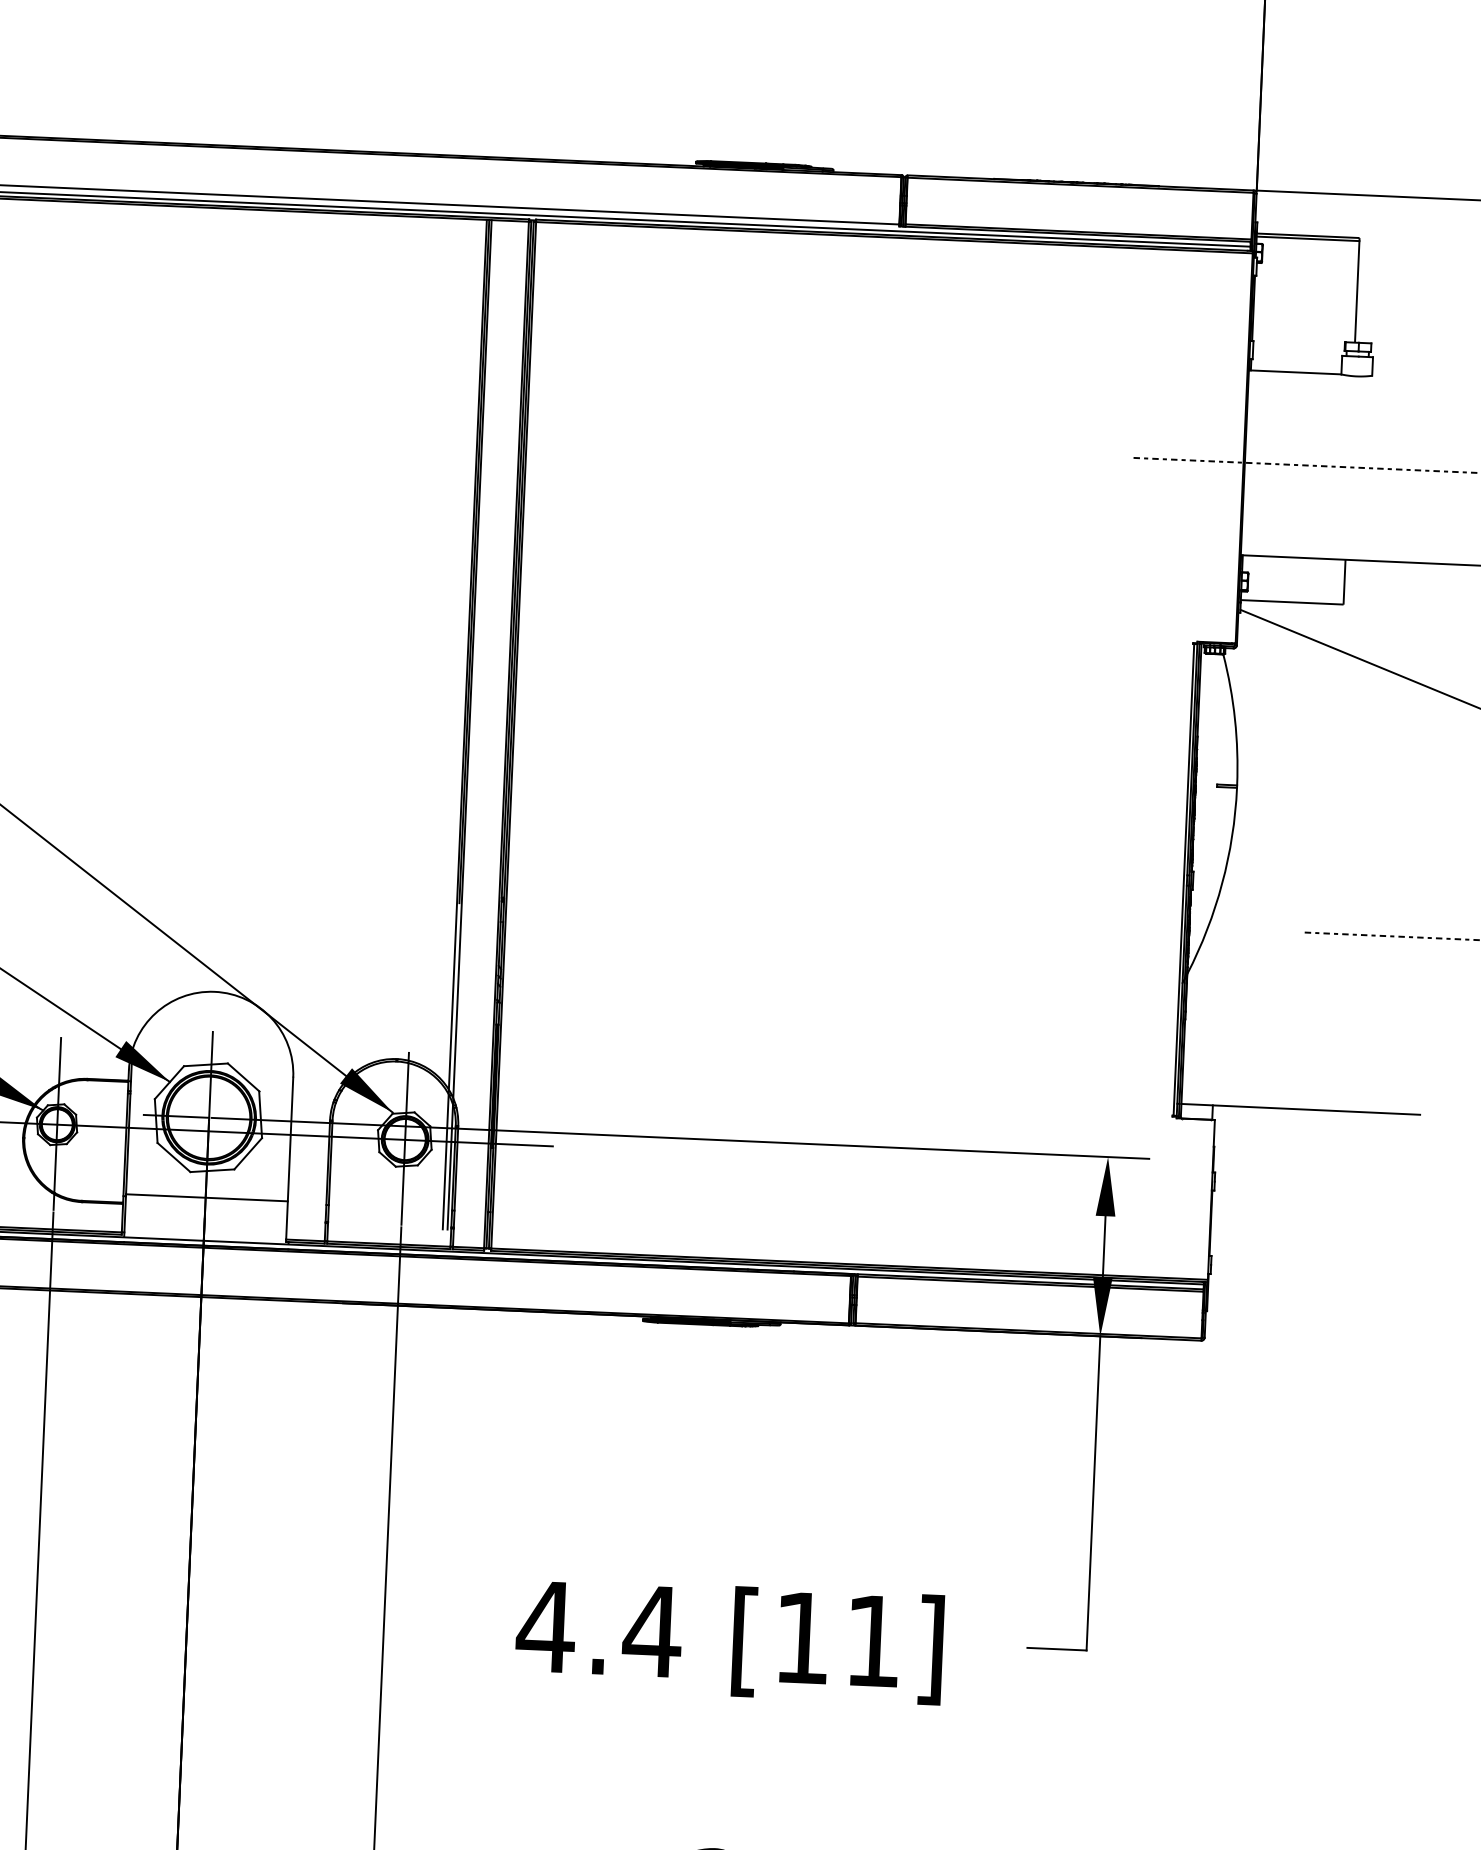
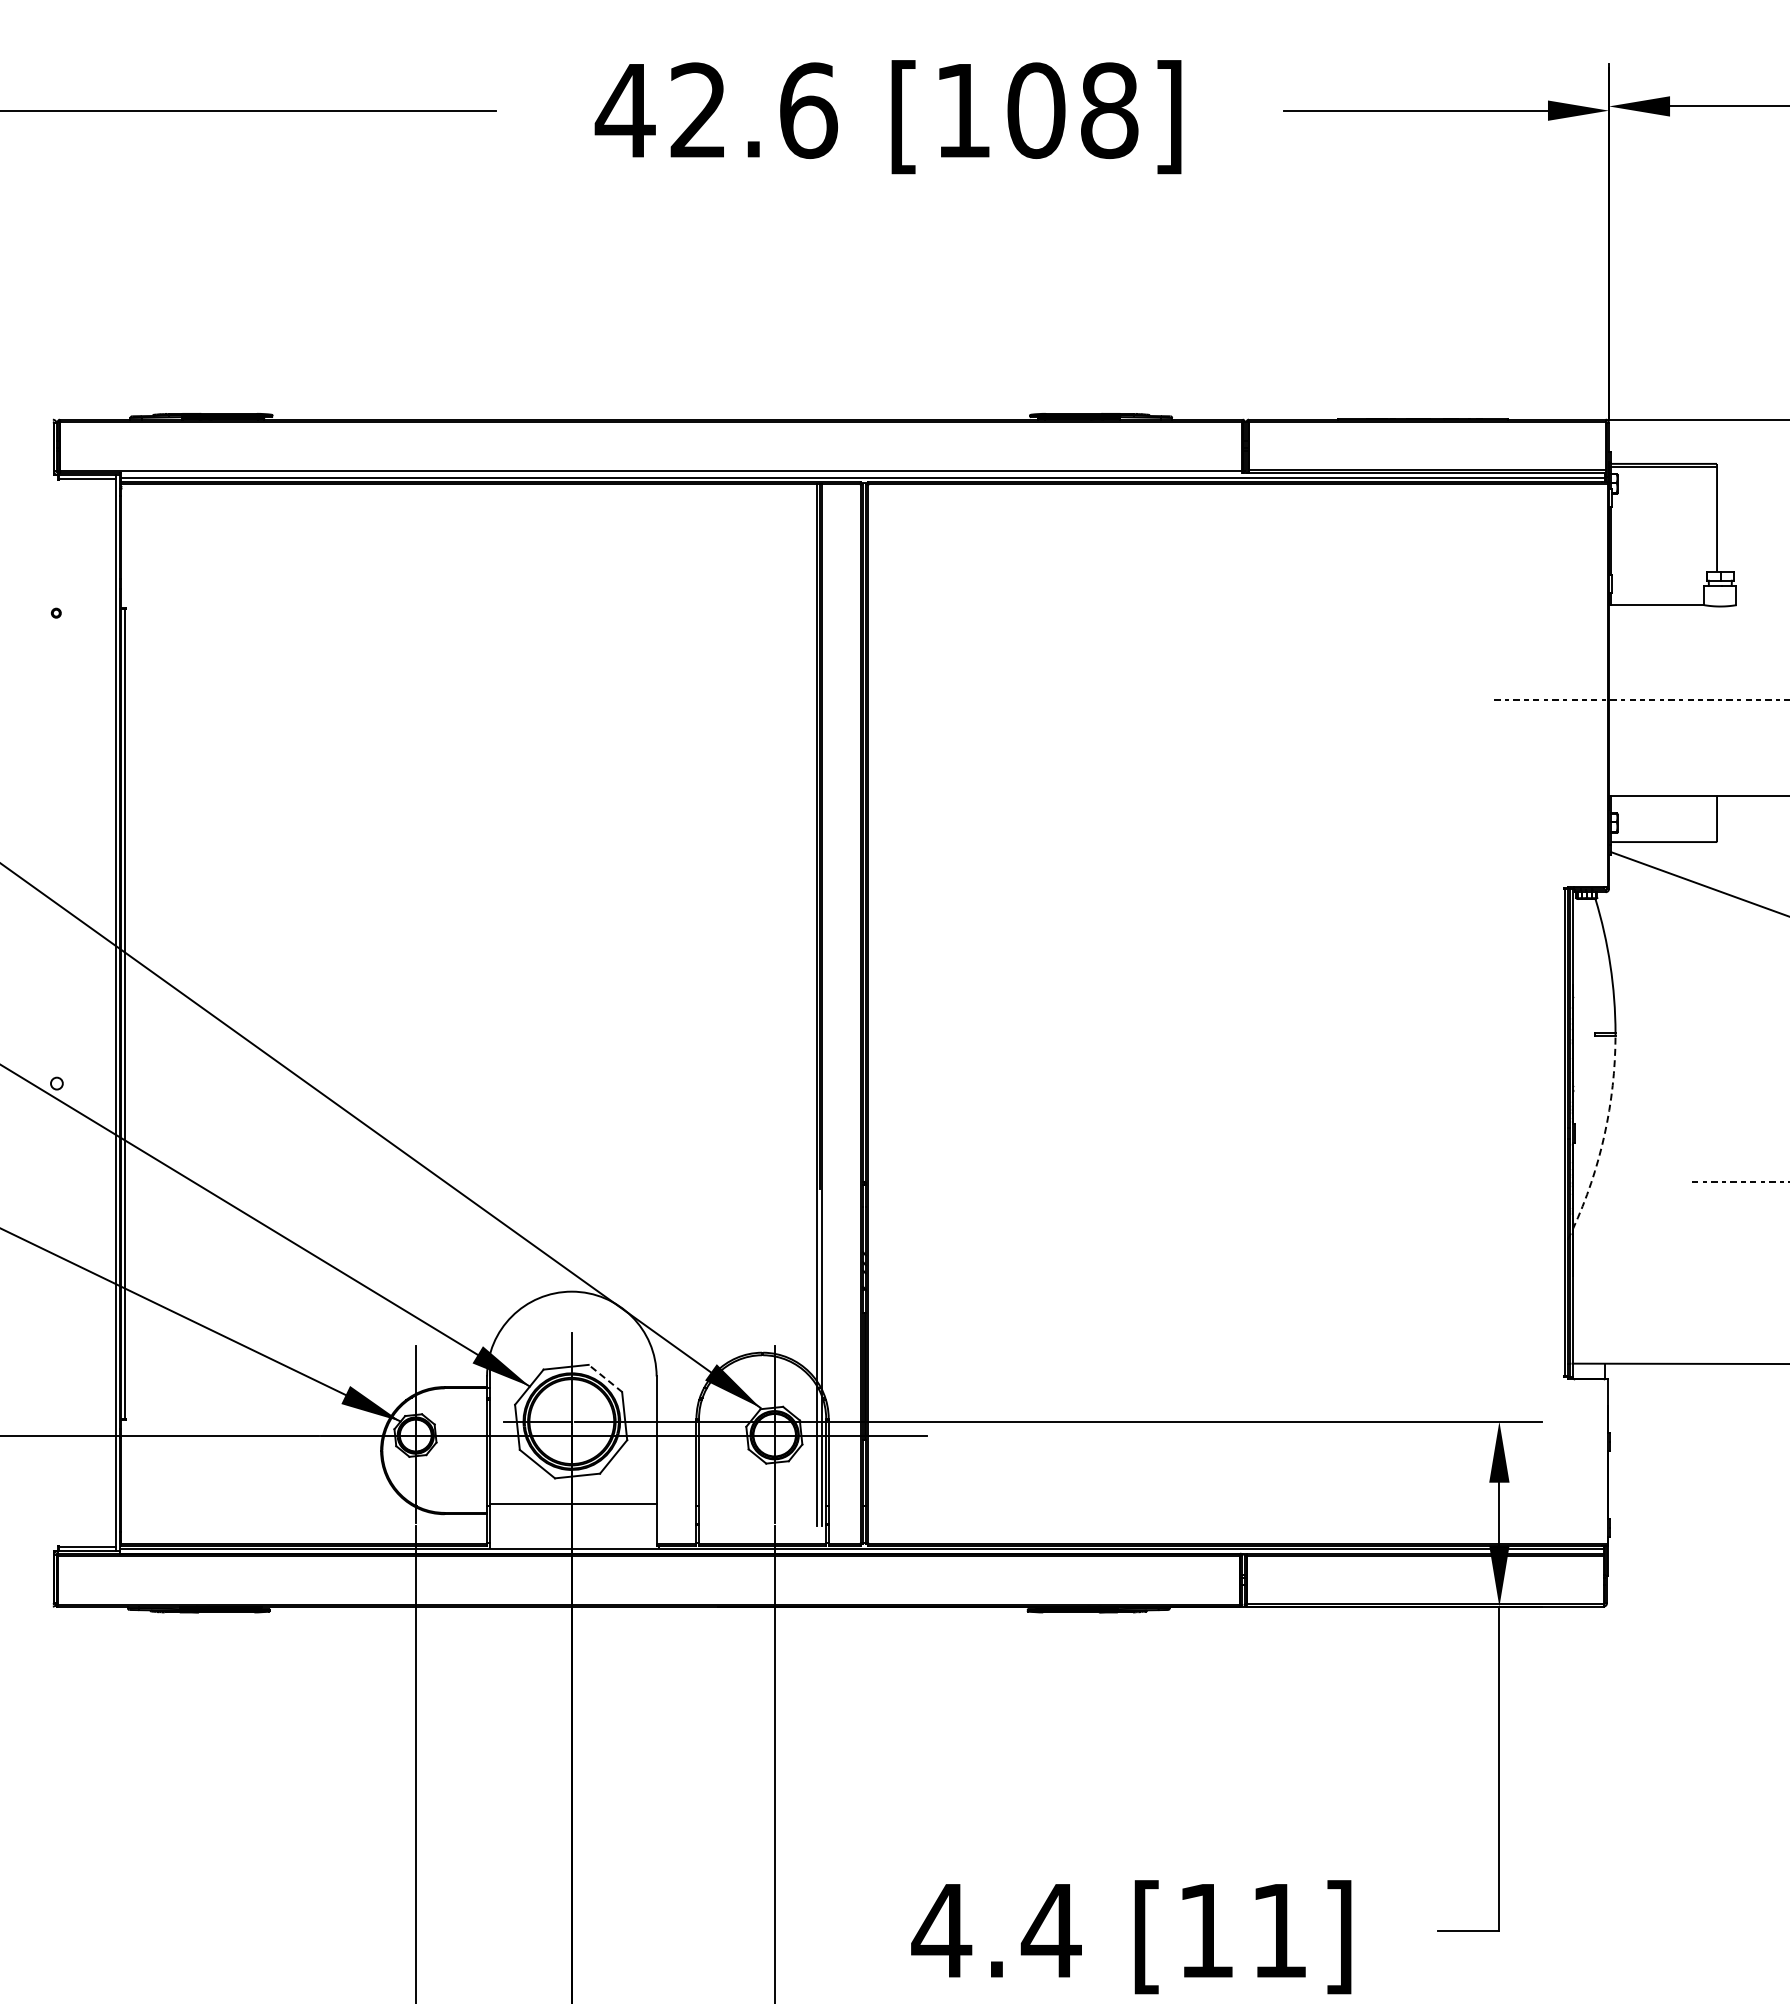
arc: (1222, 883) -> (1604, 1134), solid -> dashed
line: (243, 1077) -> (605, 1378), solid -> dashed

